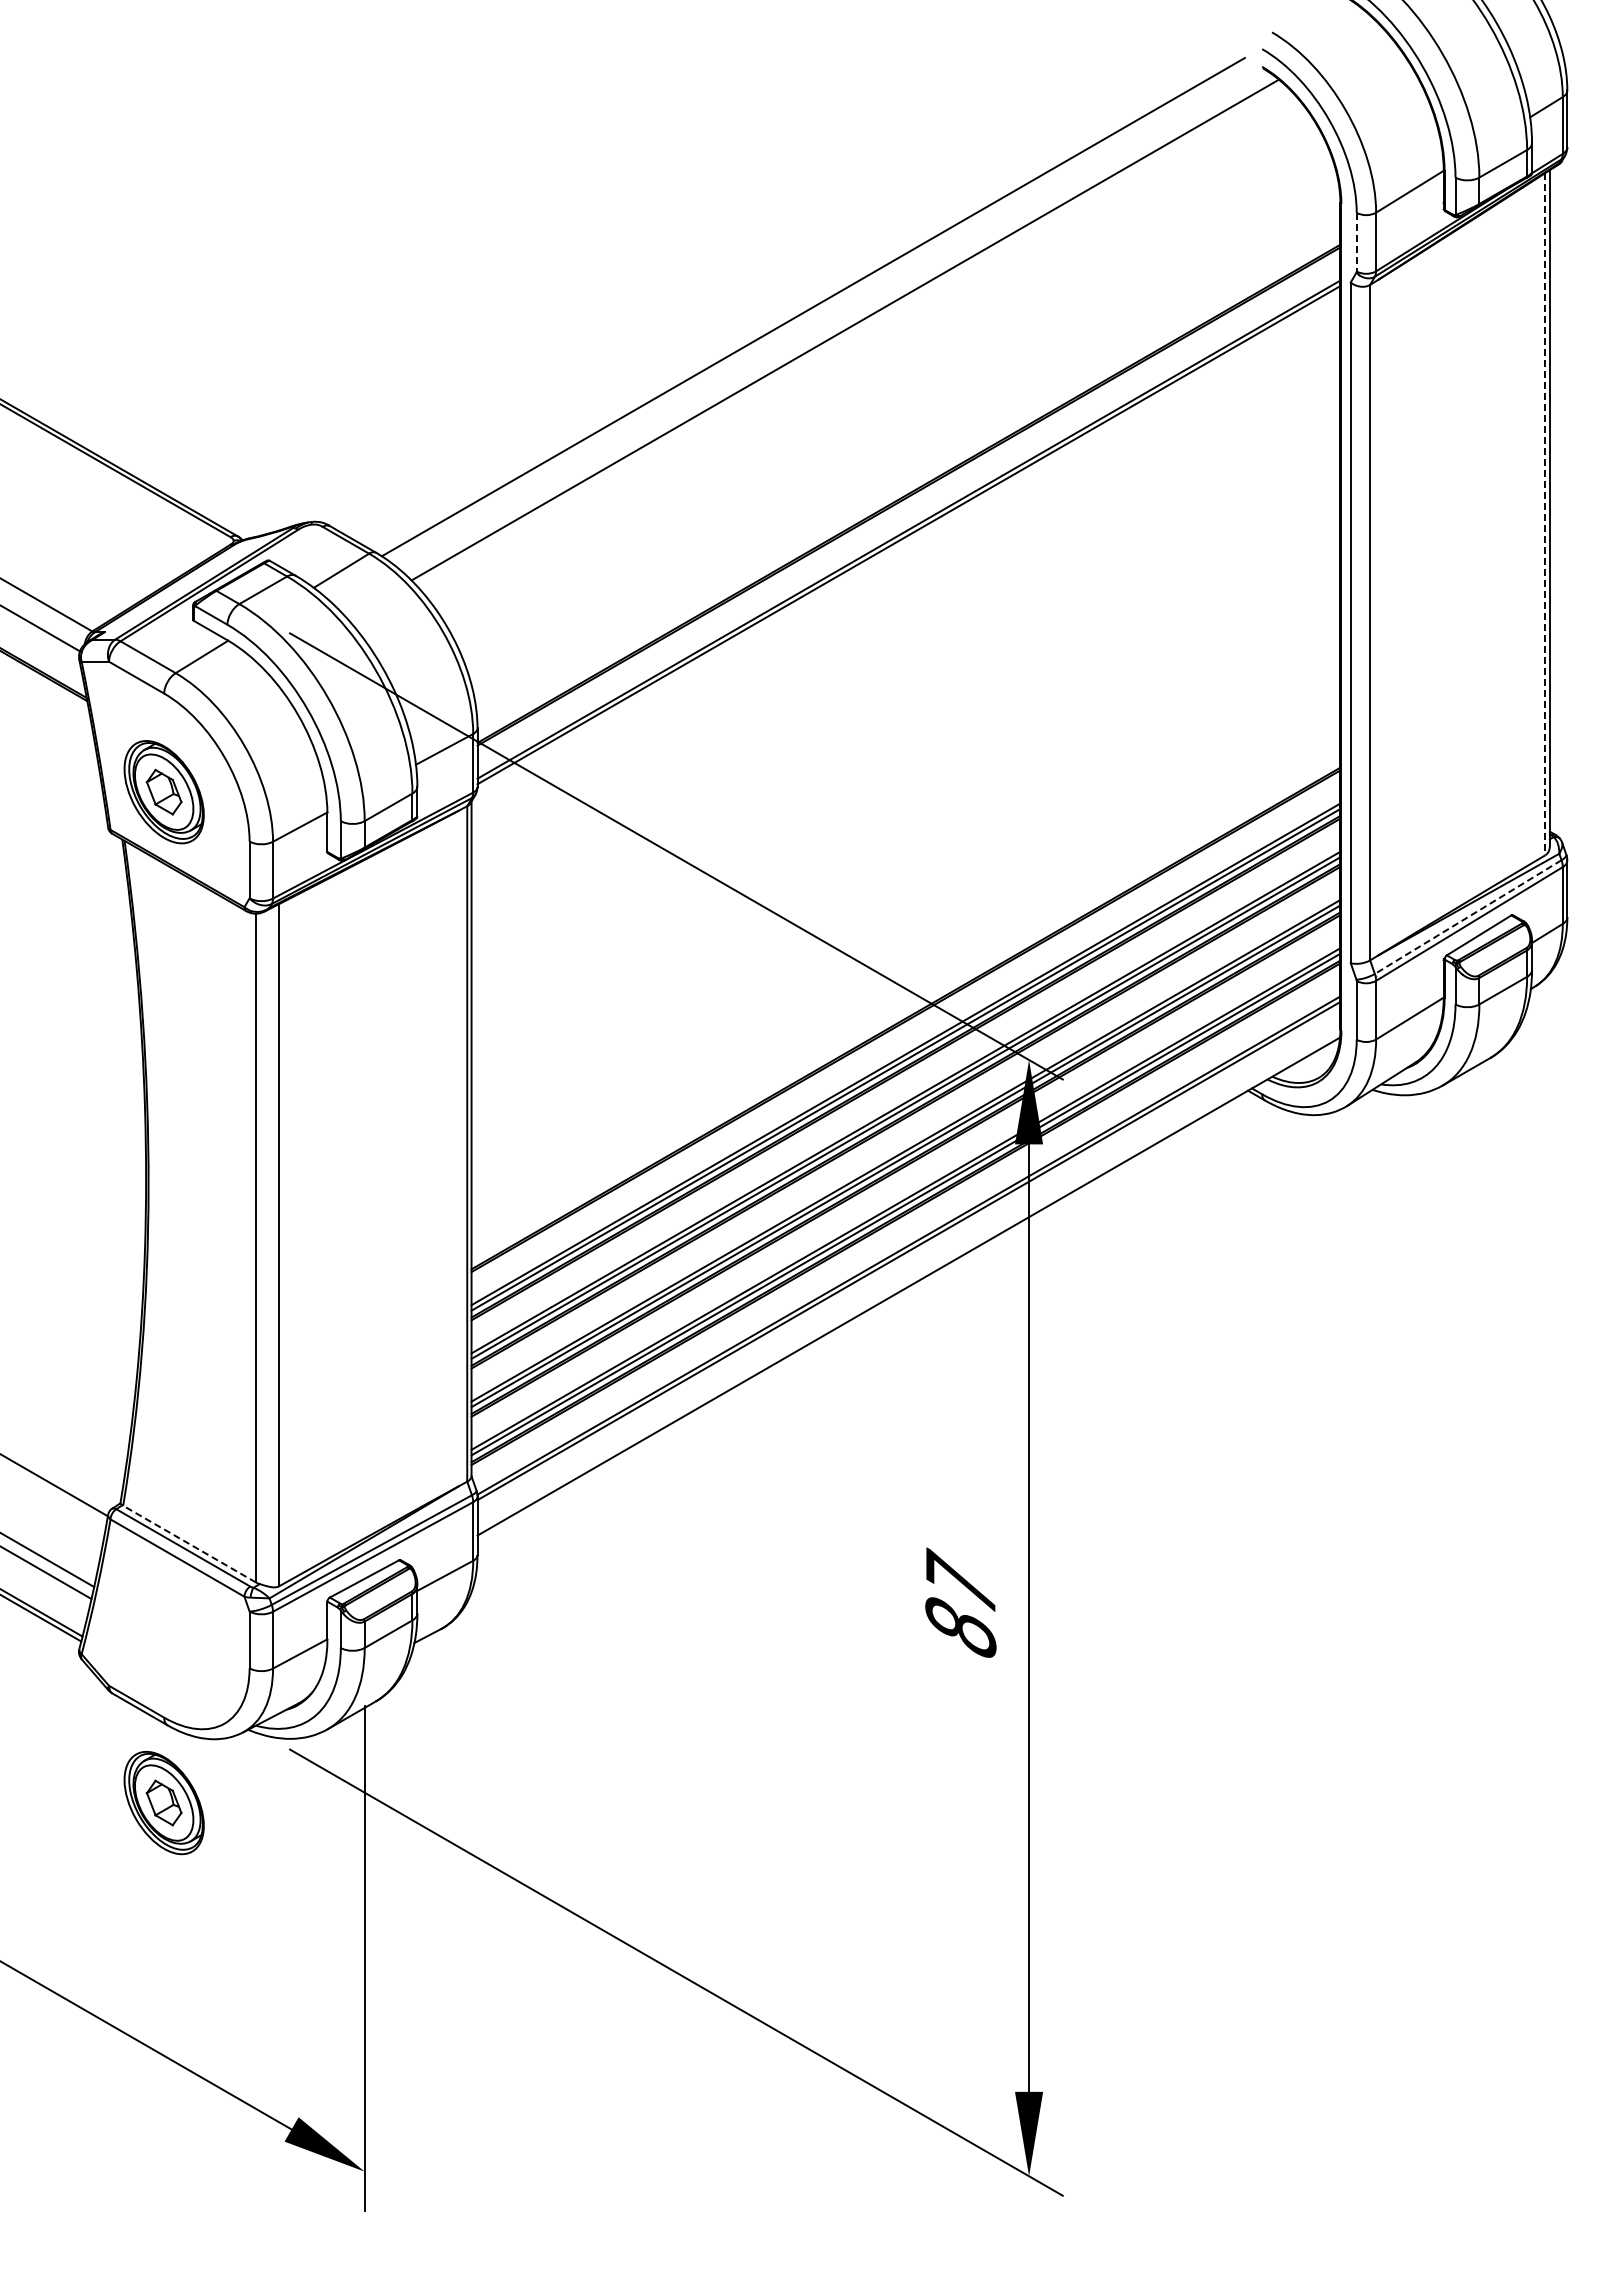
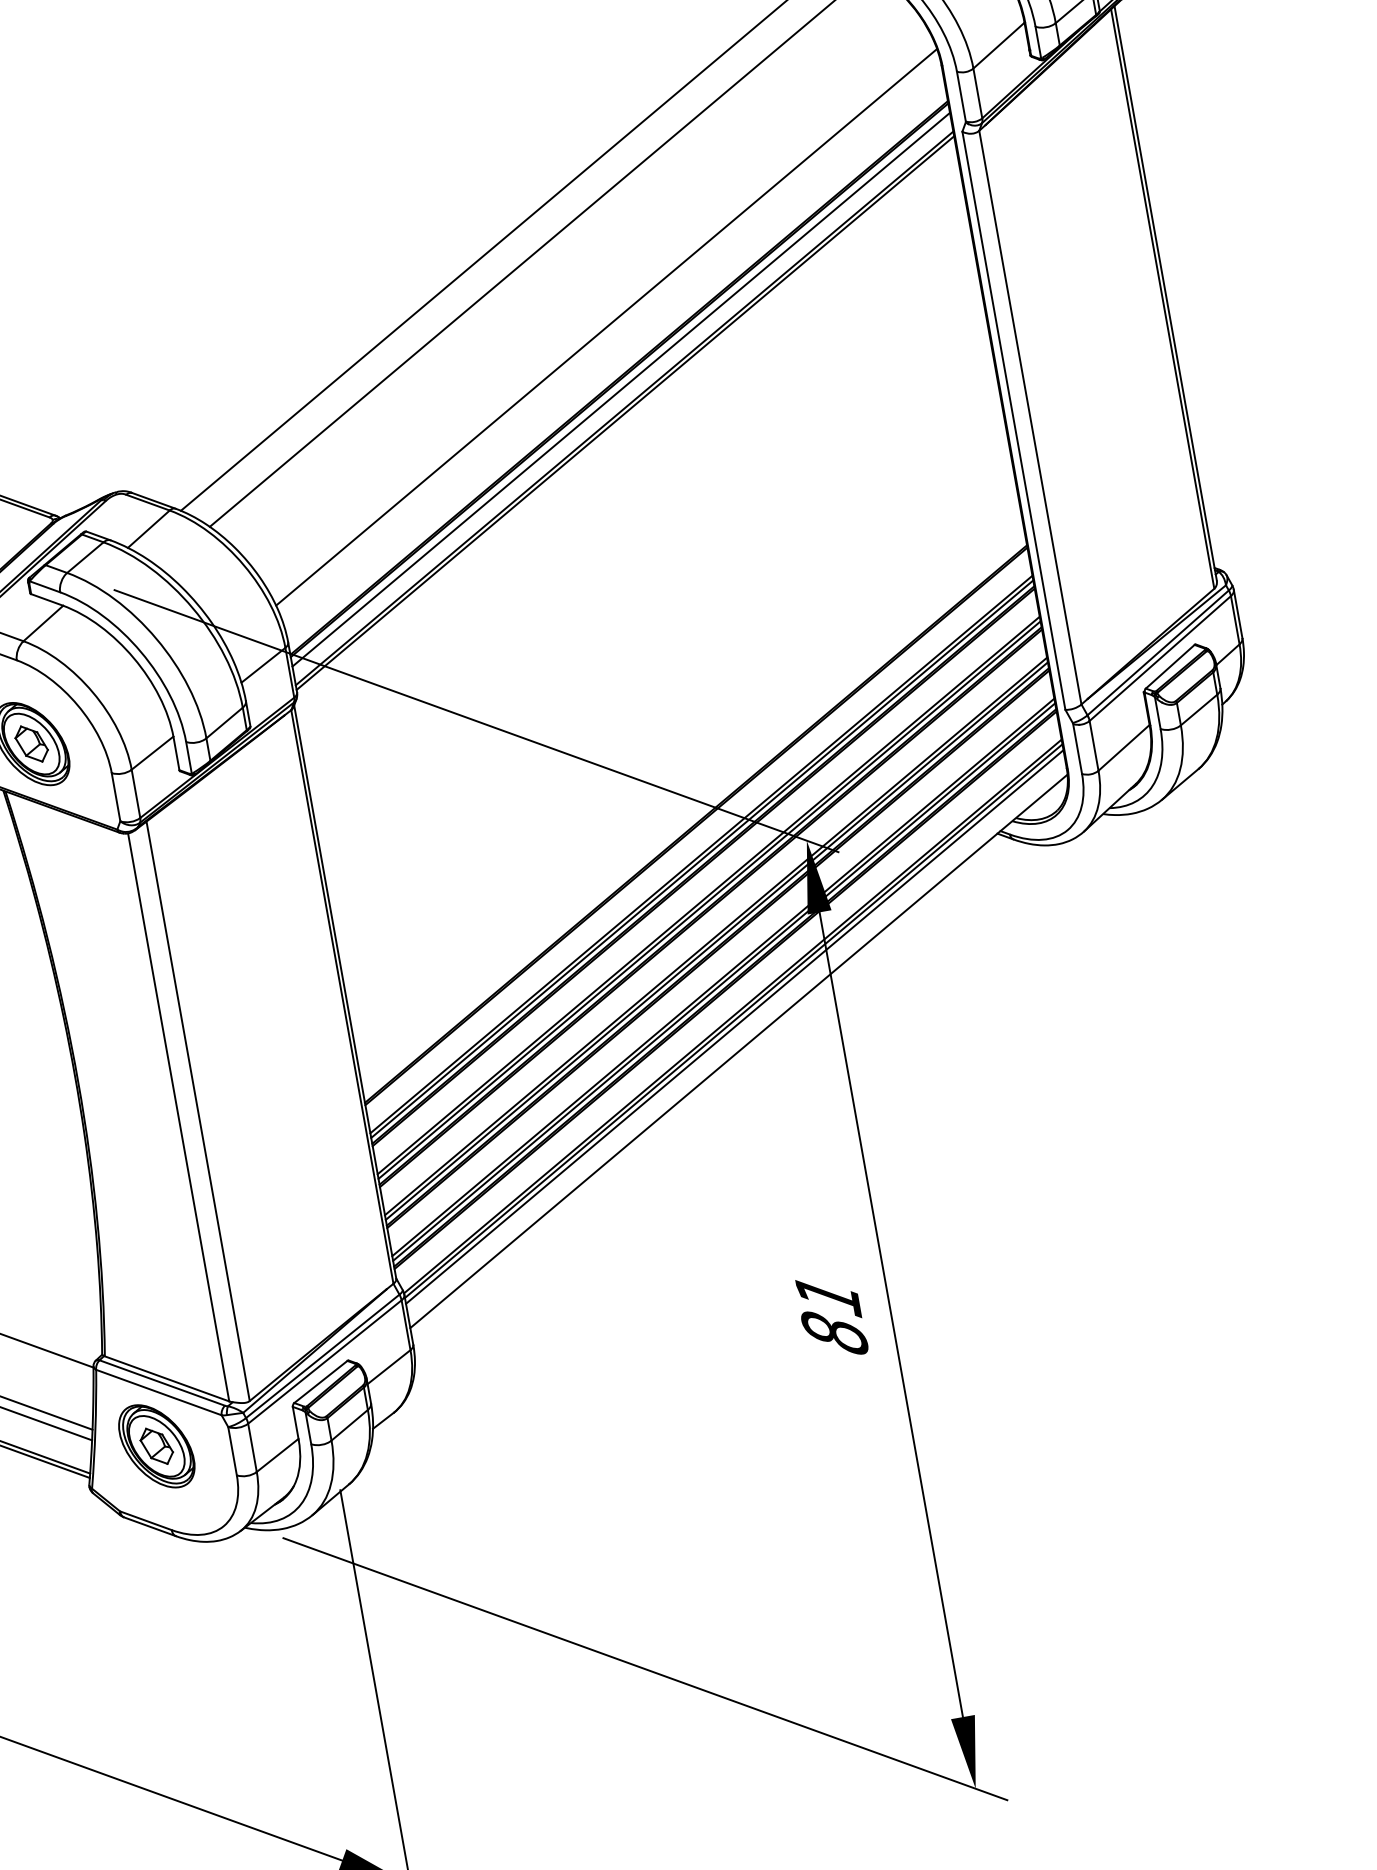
line: (1356, 242) -> (961, 96), dashed -> solid
line: (904, 433) -> (606, 327), added
line: (908, 507) -> (620, 389), added
line: (1545, 514) -> (1162, 299), dashed -> solid
line: (1467, 917) -> (1157, 653), dashed -> solid
line: (908, 1257) -> (734, 1026), added
line: (189, 1544) -> (167, 1379), dashed -> solid
text: (960, 1581) -> (827, 1293), 87 -> 81
part: (163, 1803) -> (156, 1446), moved

